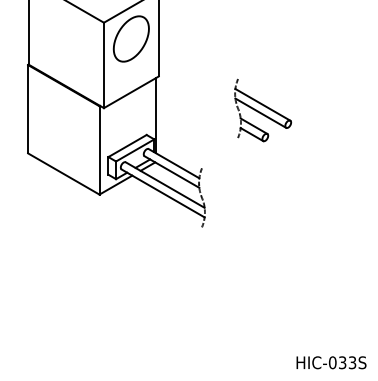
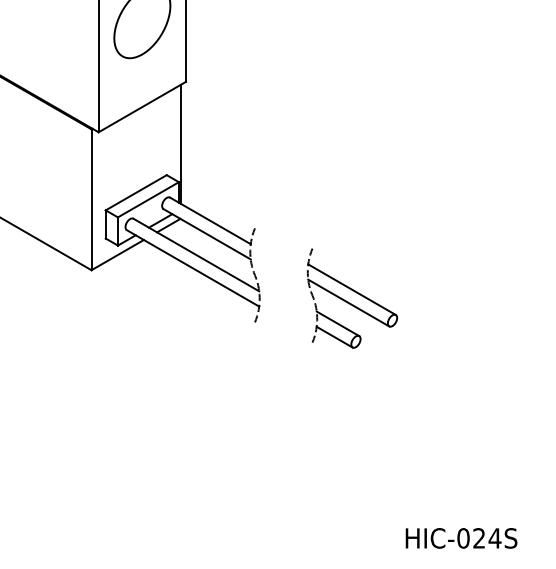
part: (263, 110) -> (353, 298), moved
text: (347, 362) -> (487, 537), HIC-033S -> HIC-024S

